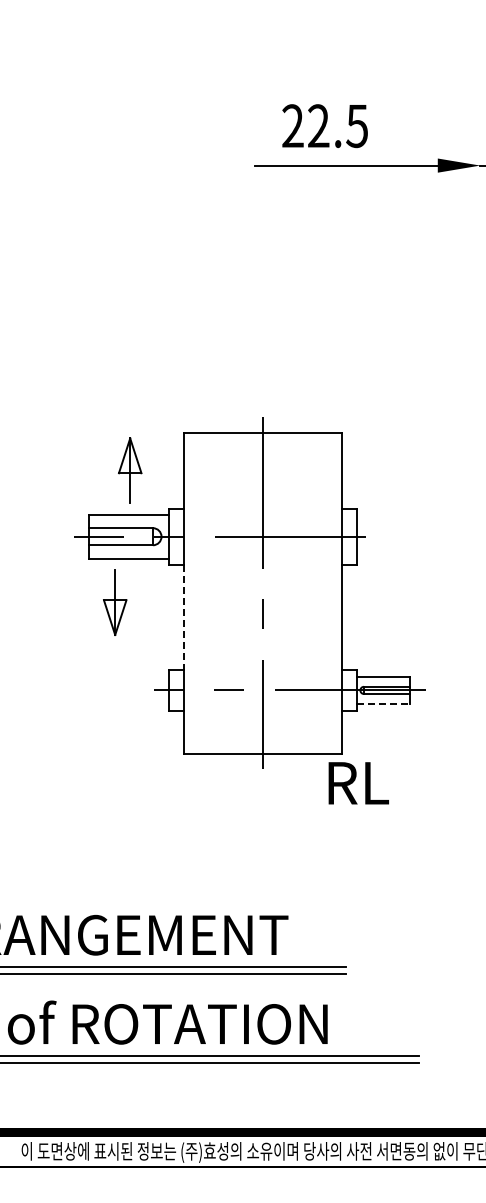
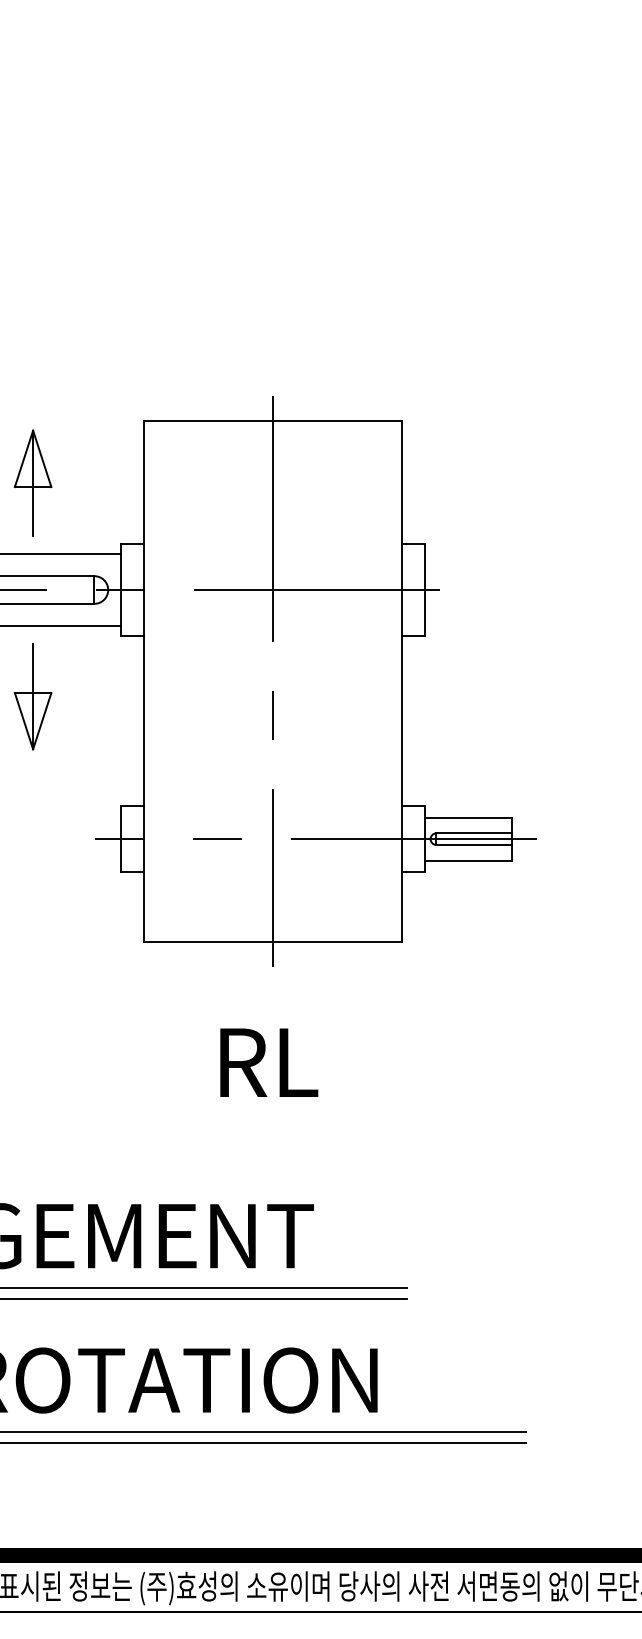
part: (130, 470) -> (33, 482), moved
line: (183, 617) -> (143, 720), dashed -> solid
line: (383, 703) -> (468, 860), dashed -> solid
text: (358, 783) -> (268, 1063), moved

